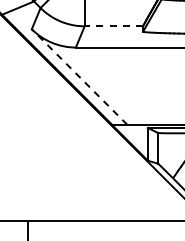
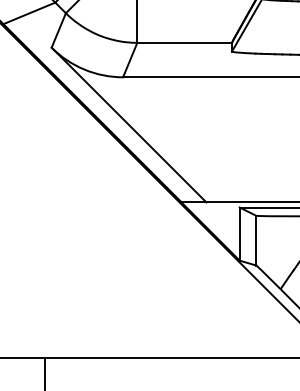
line: (113, 26) -> (184, 43), dashed -> solid
line: (79, 77) -> (128, 125), dashed -> solid

